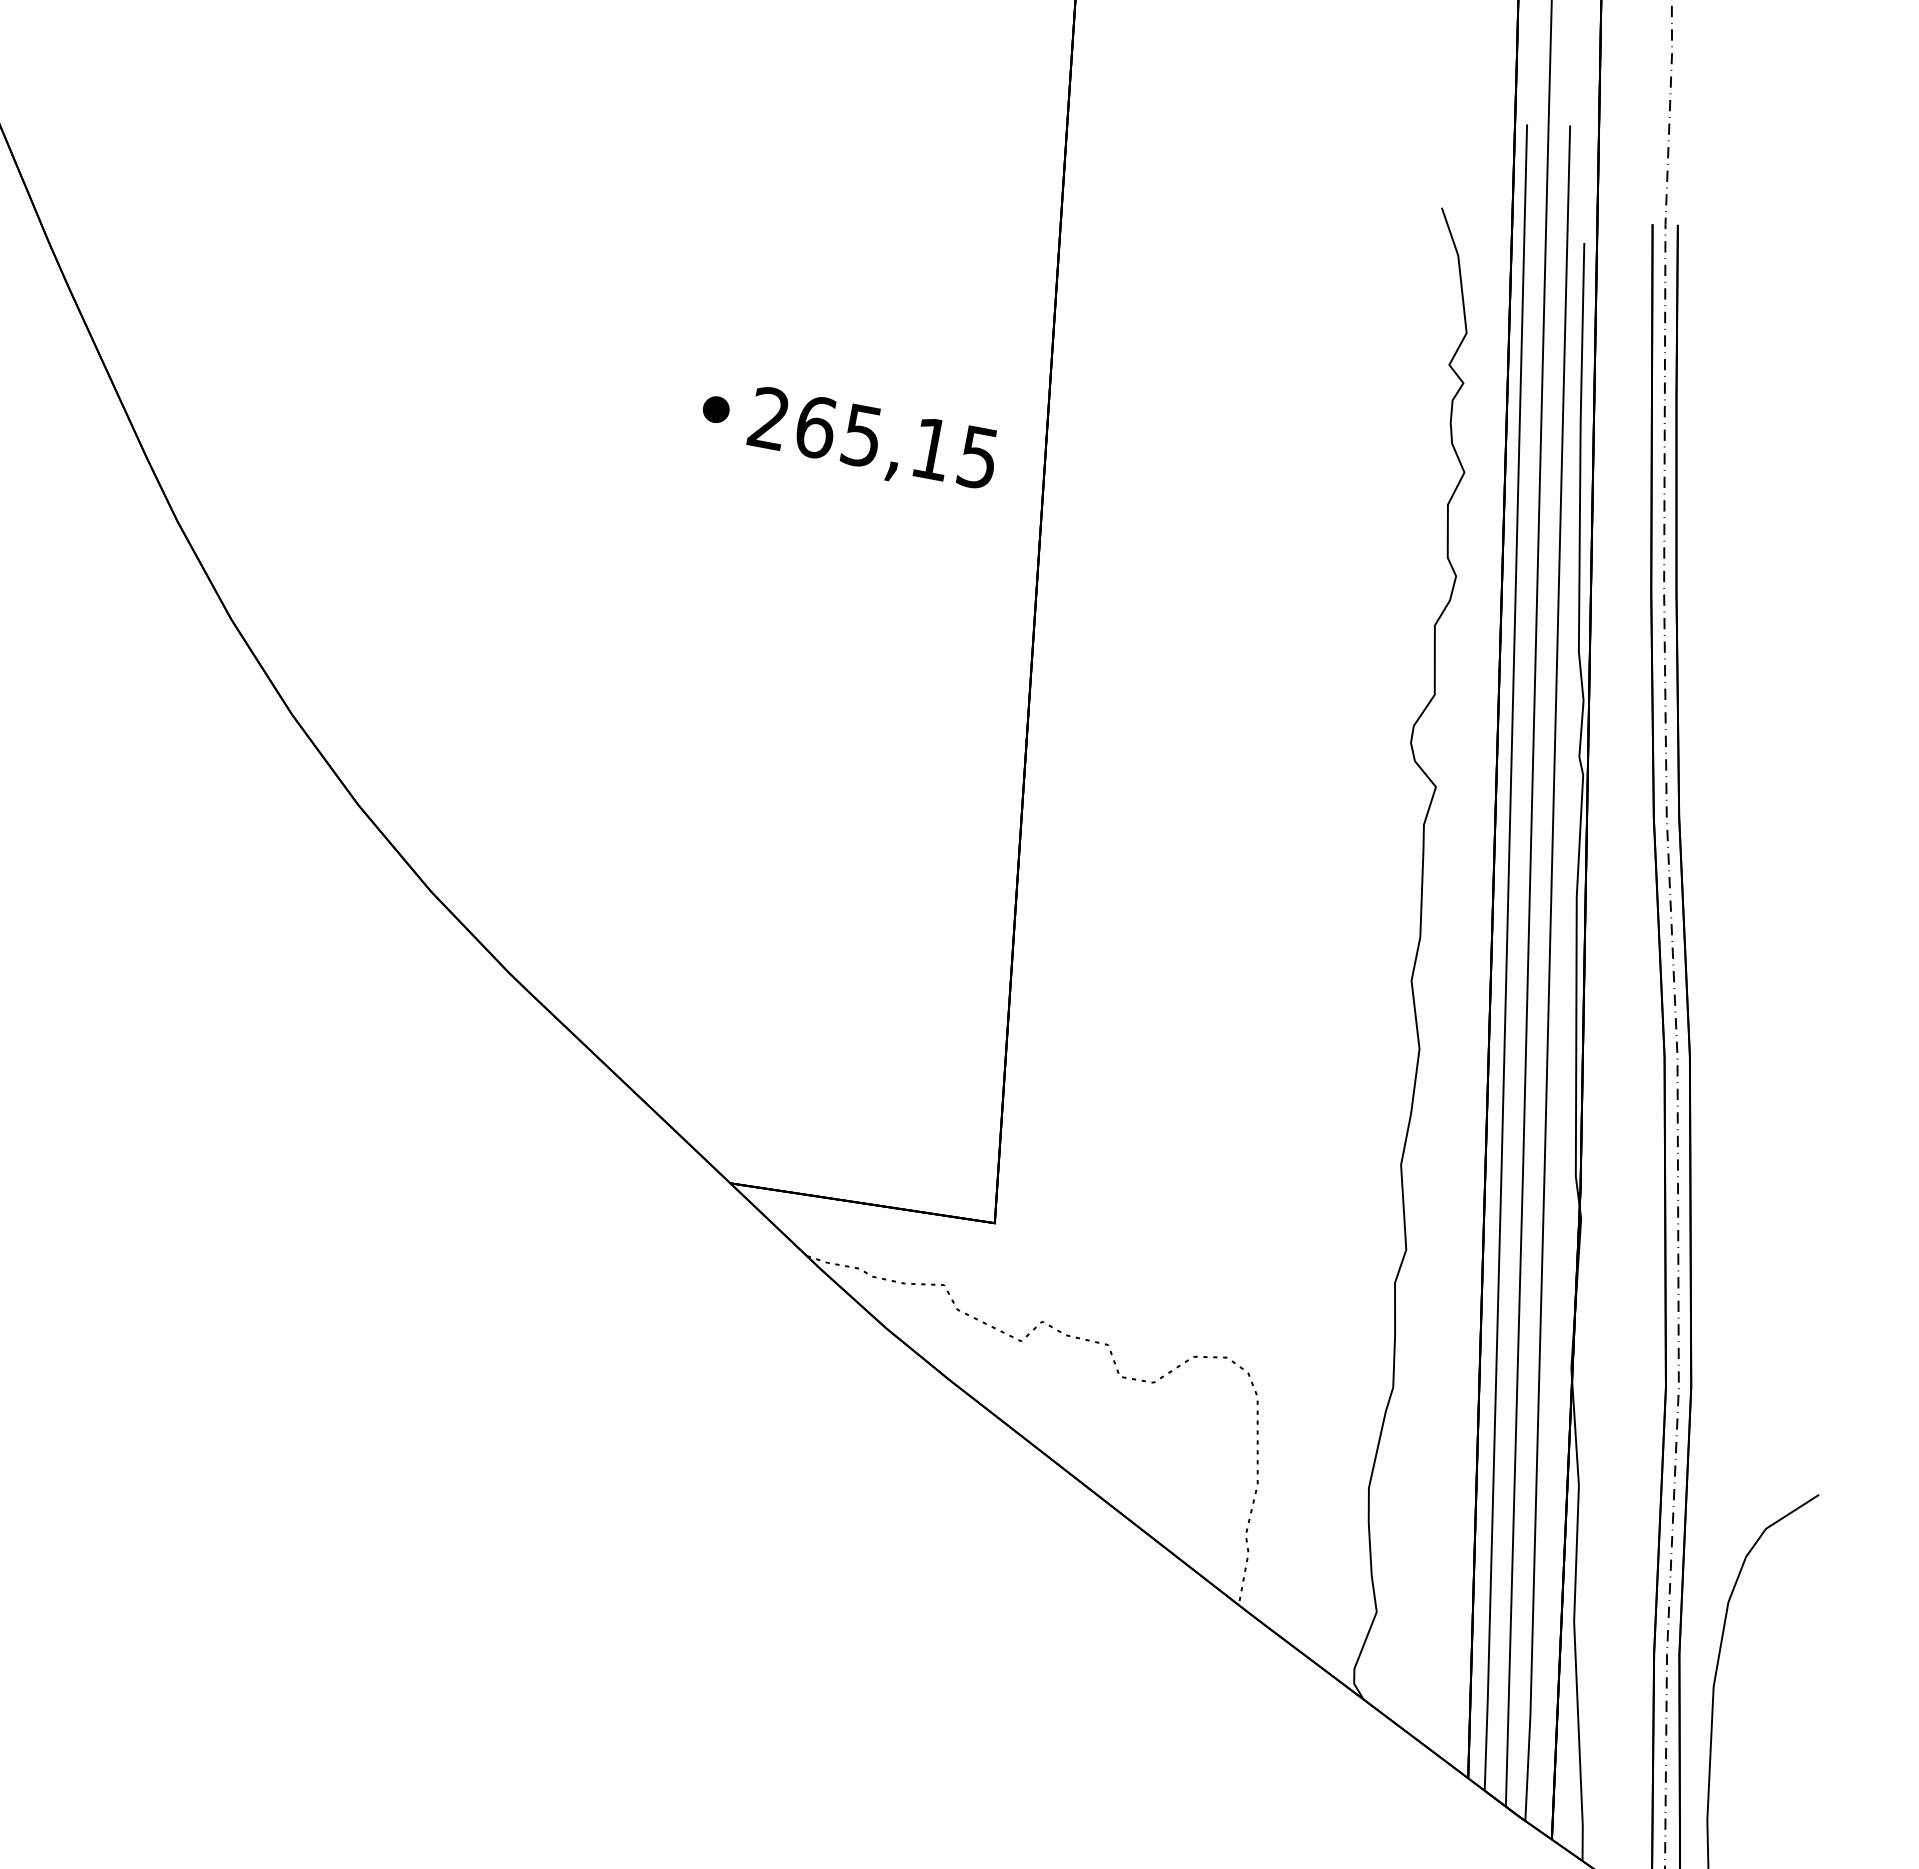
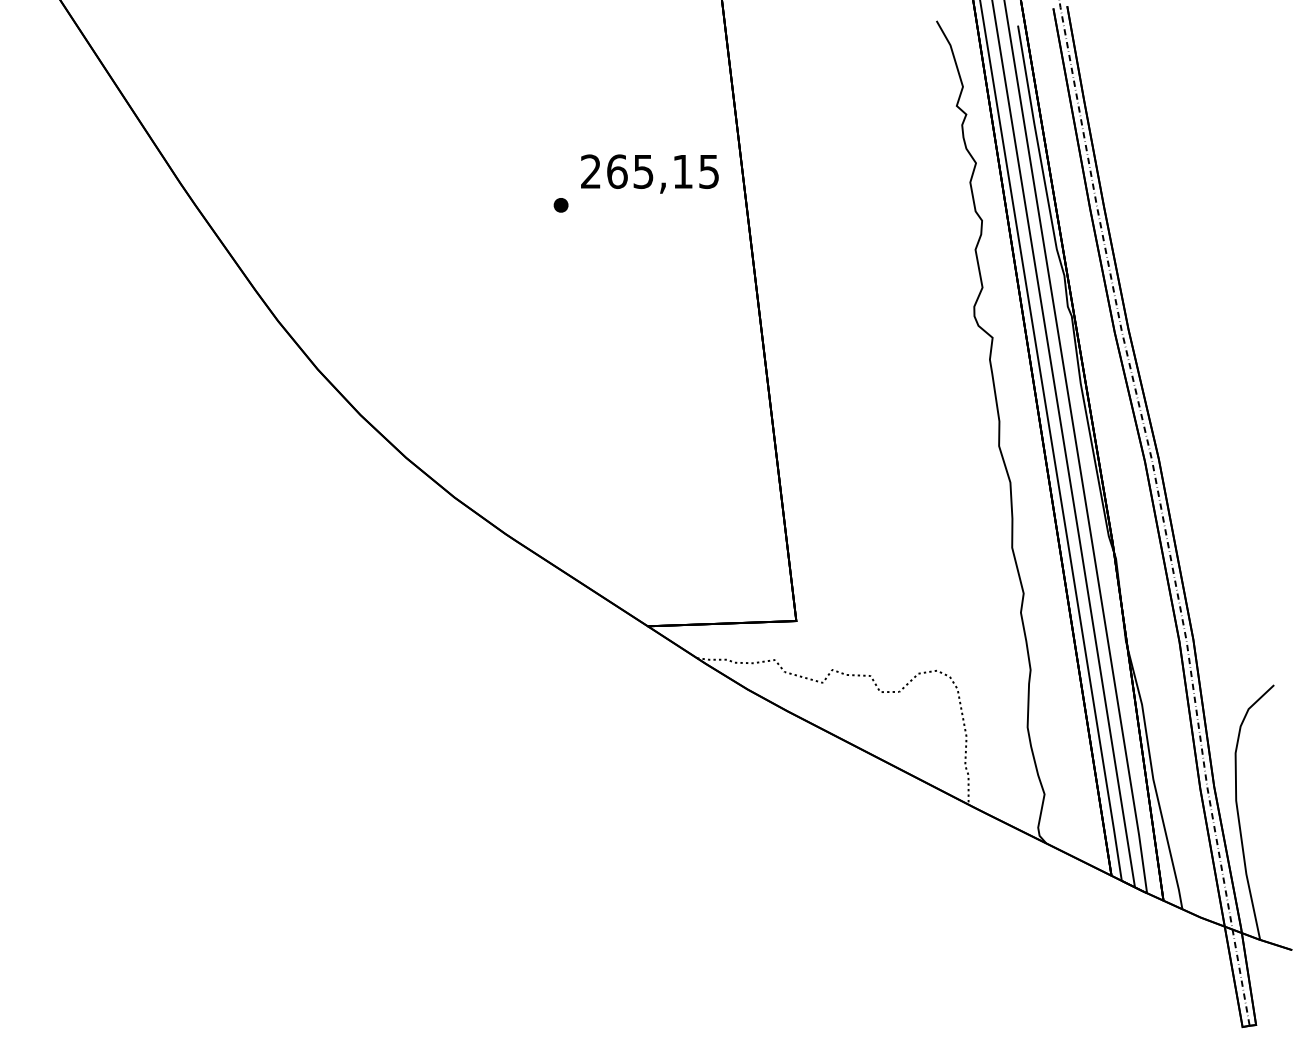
text: (872, 441) -> (649, 173), moved

